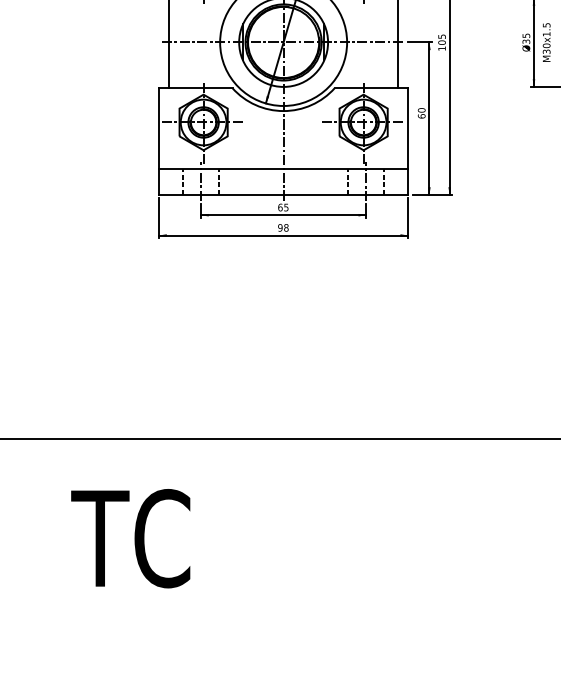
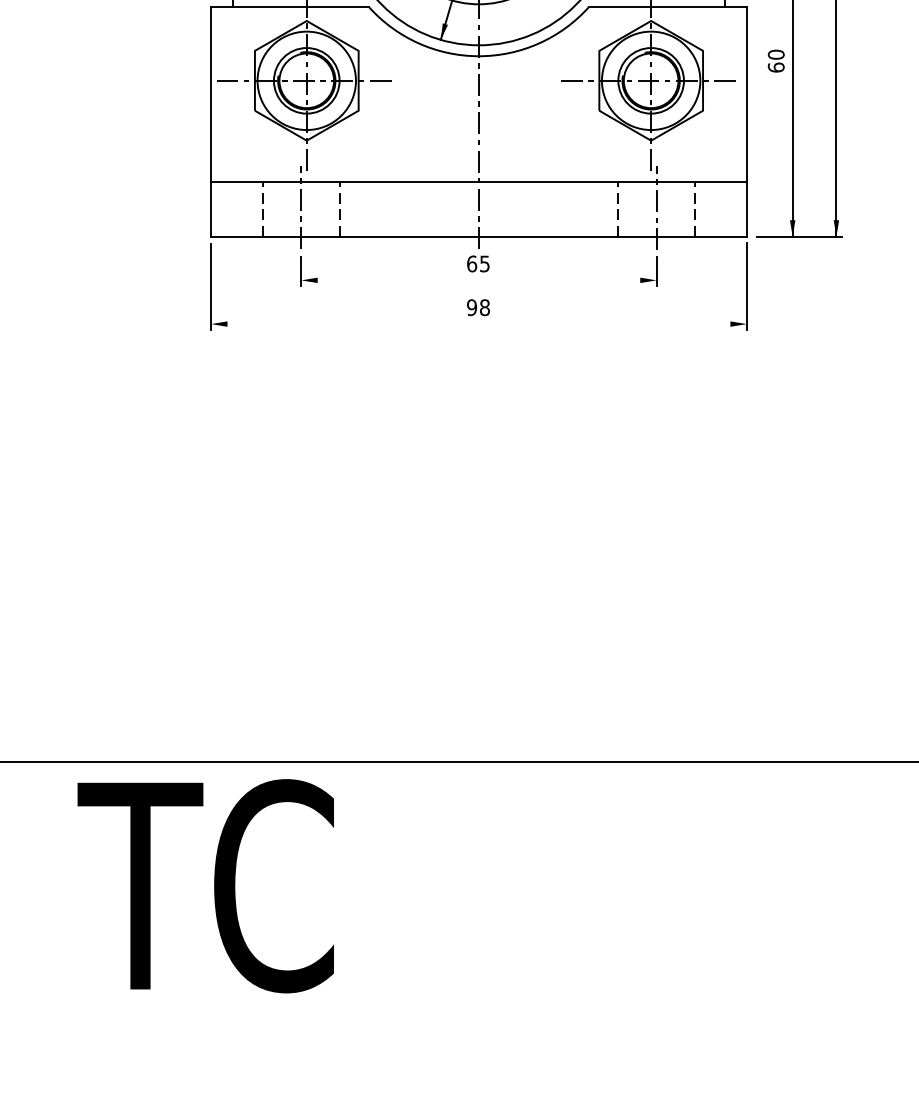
line: (283, 215) -> (478, 281), removed
line: (283, 235) -> (478, 324), removed
text: (130, 538) -> (205, 885), moved

